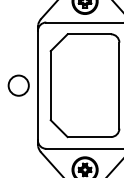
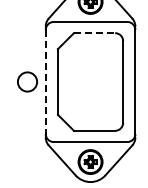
line: (89, 34) -> (94, 33), solid -> dashed
line: (37, 86) -> (45, 82), solid -> dashed

